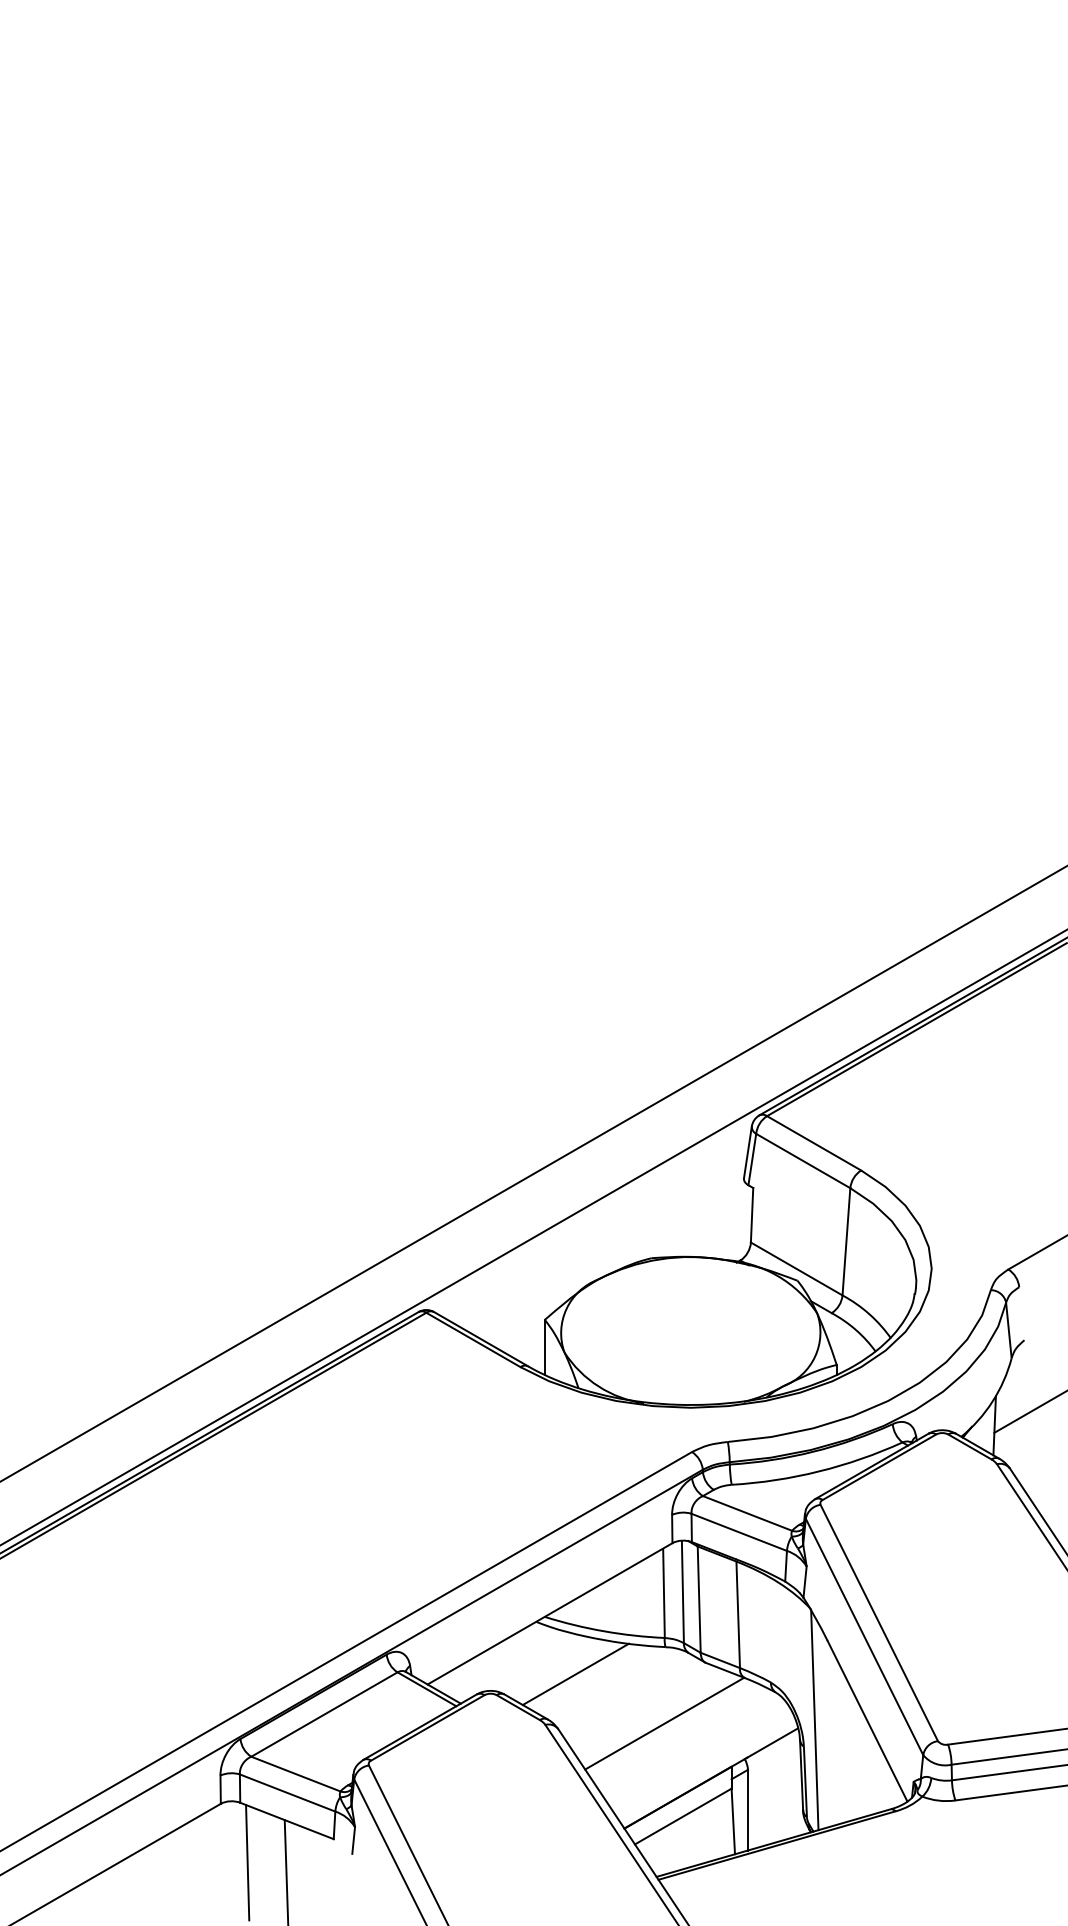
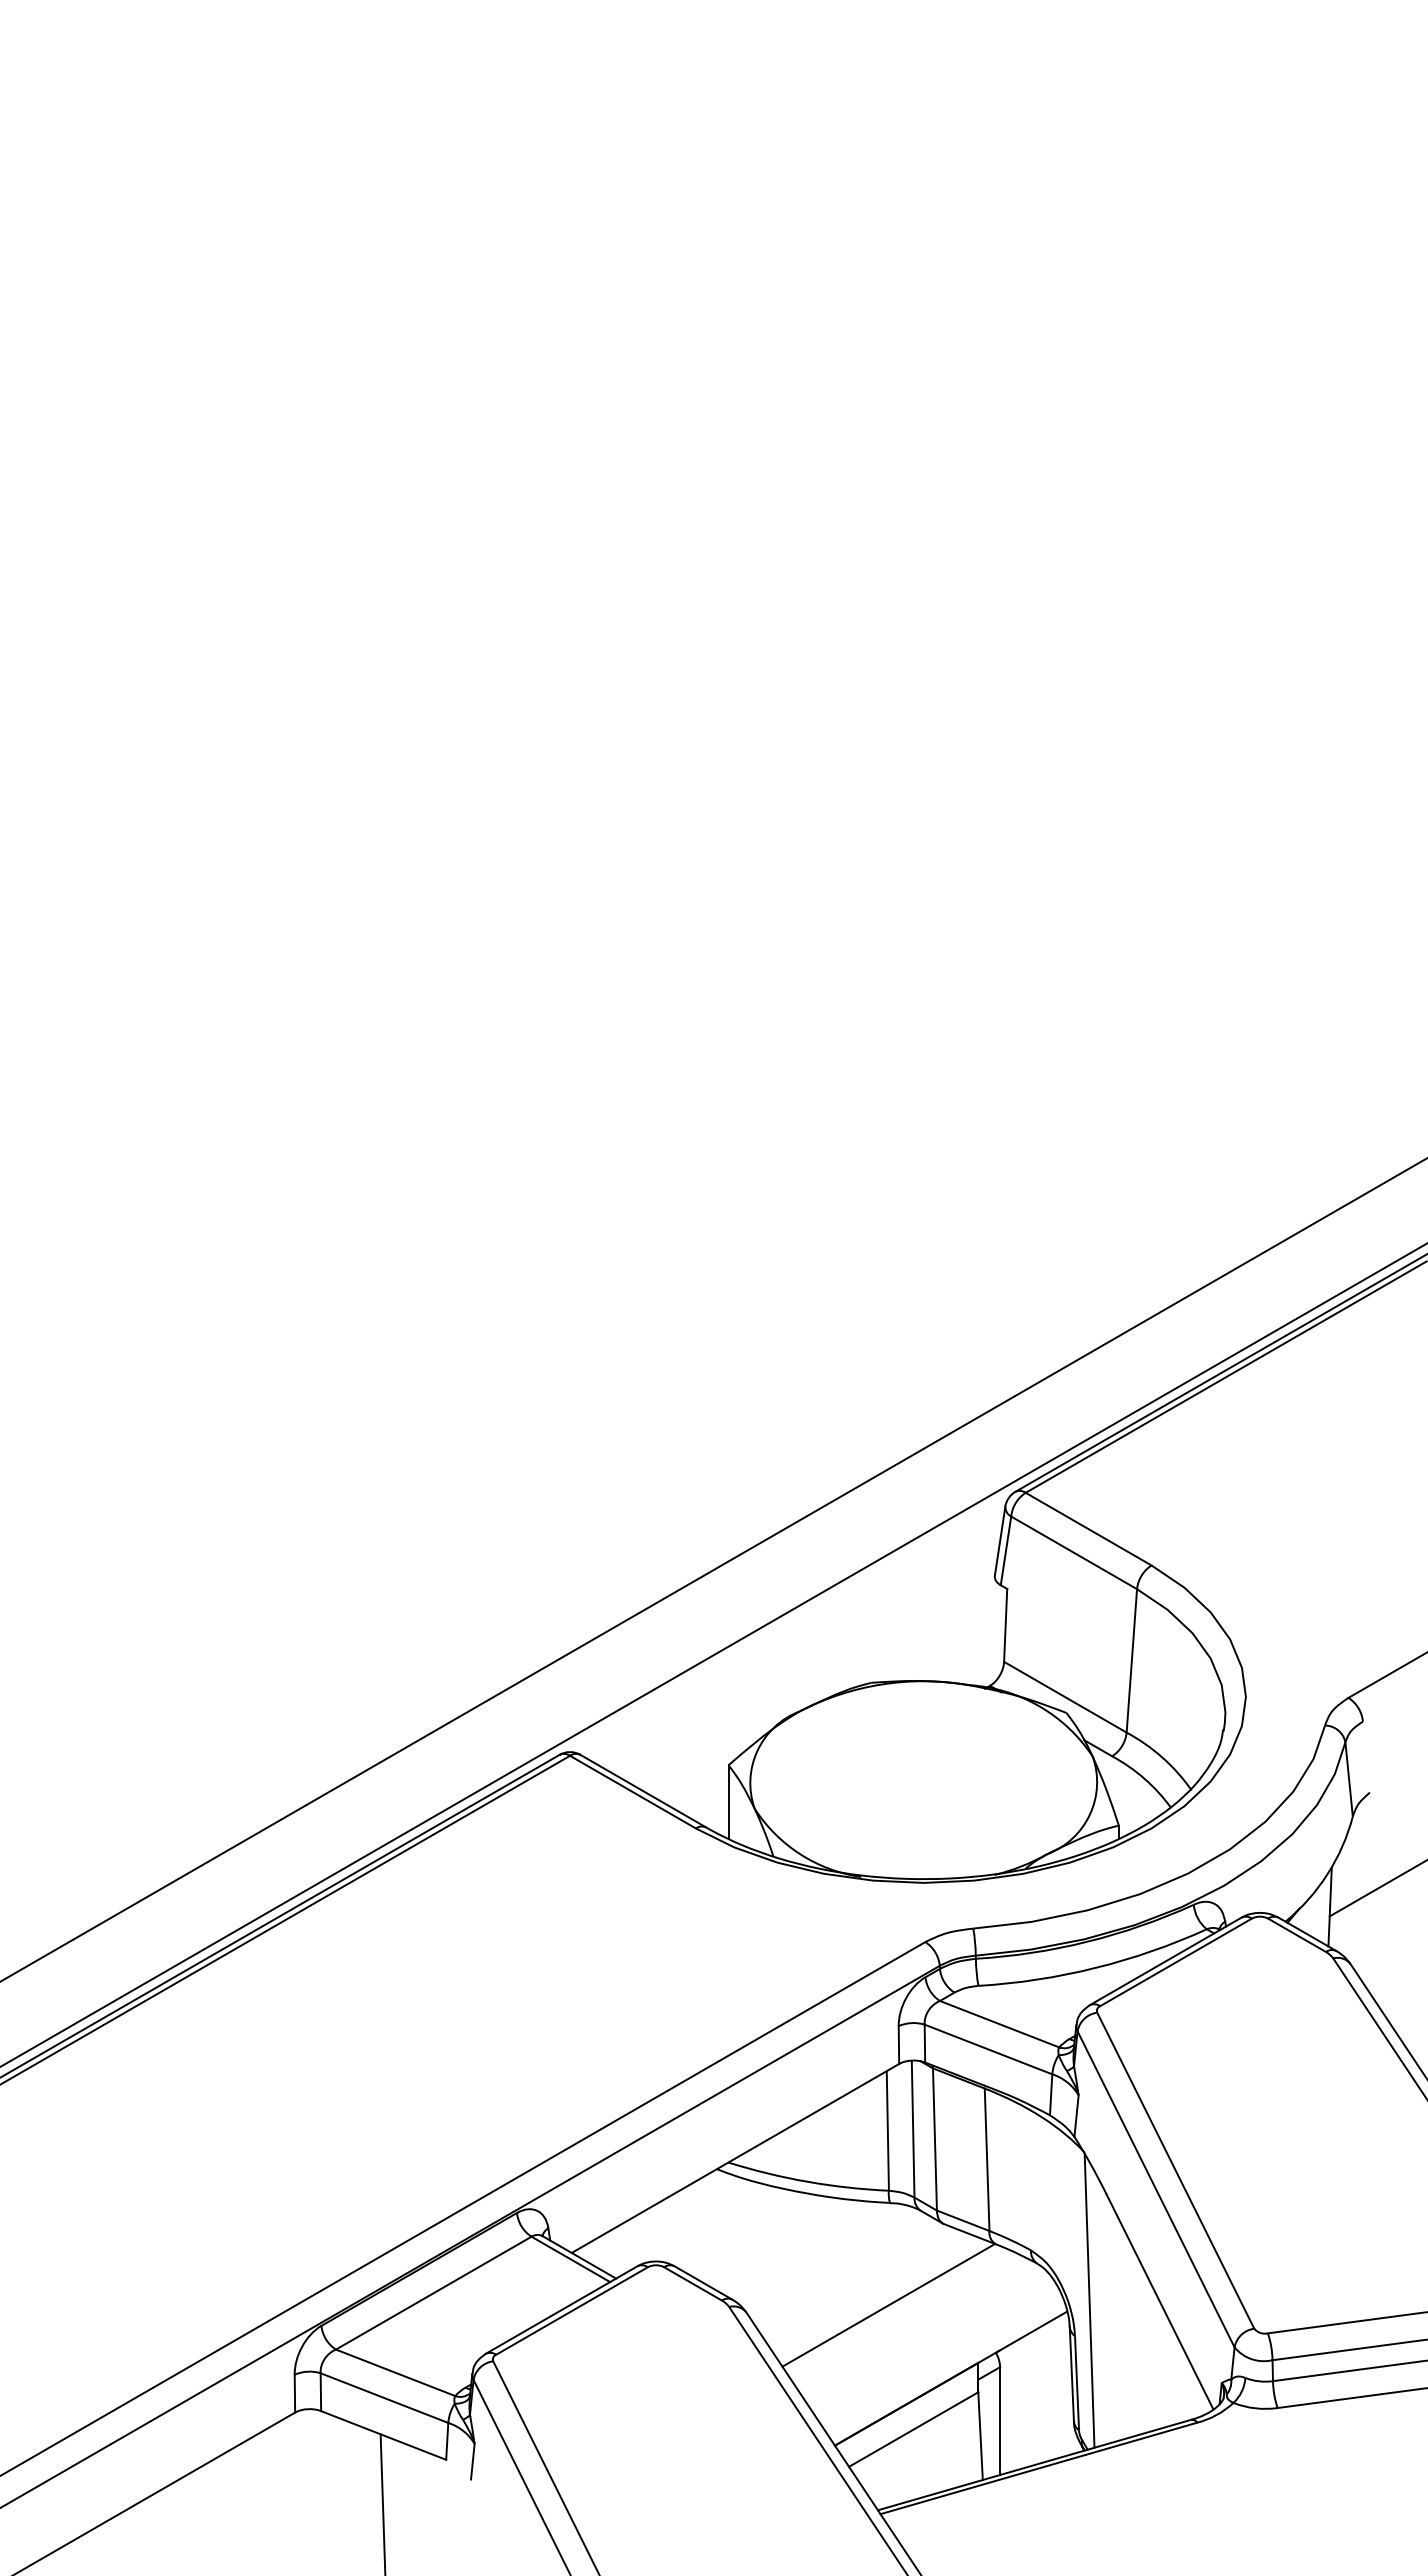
line: (576, 1674) -> (770, 2239), removed
line: (247, 1862) -> (330, 2491), removed

